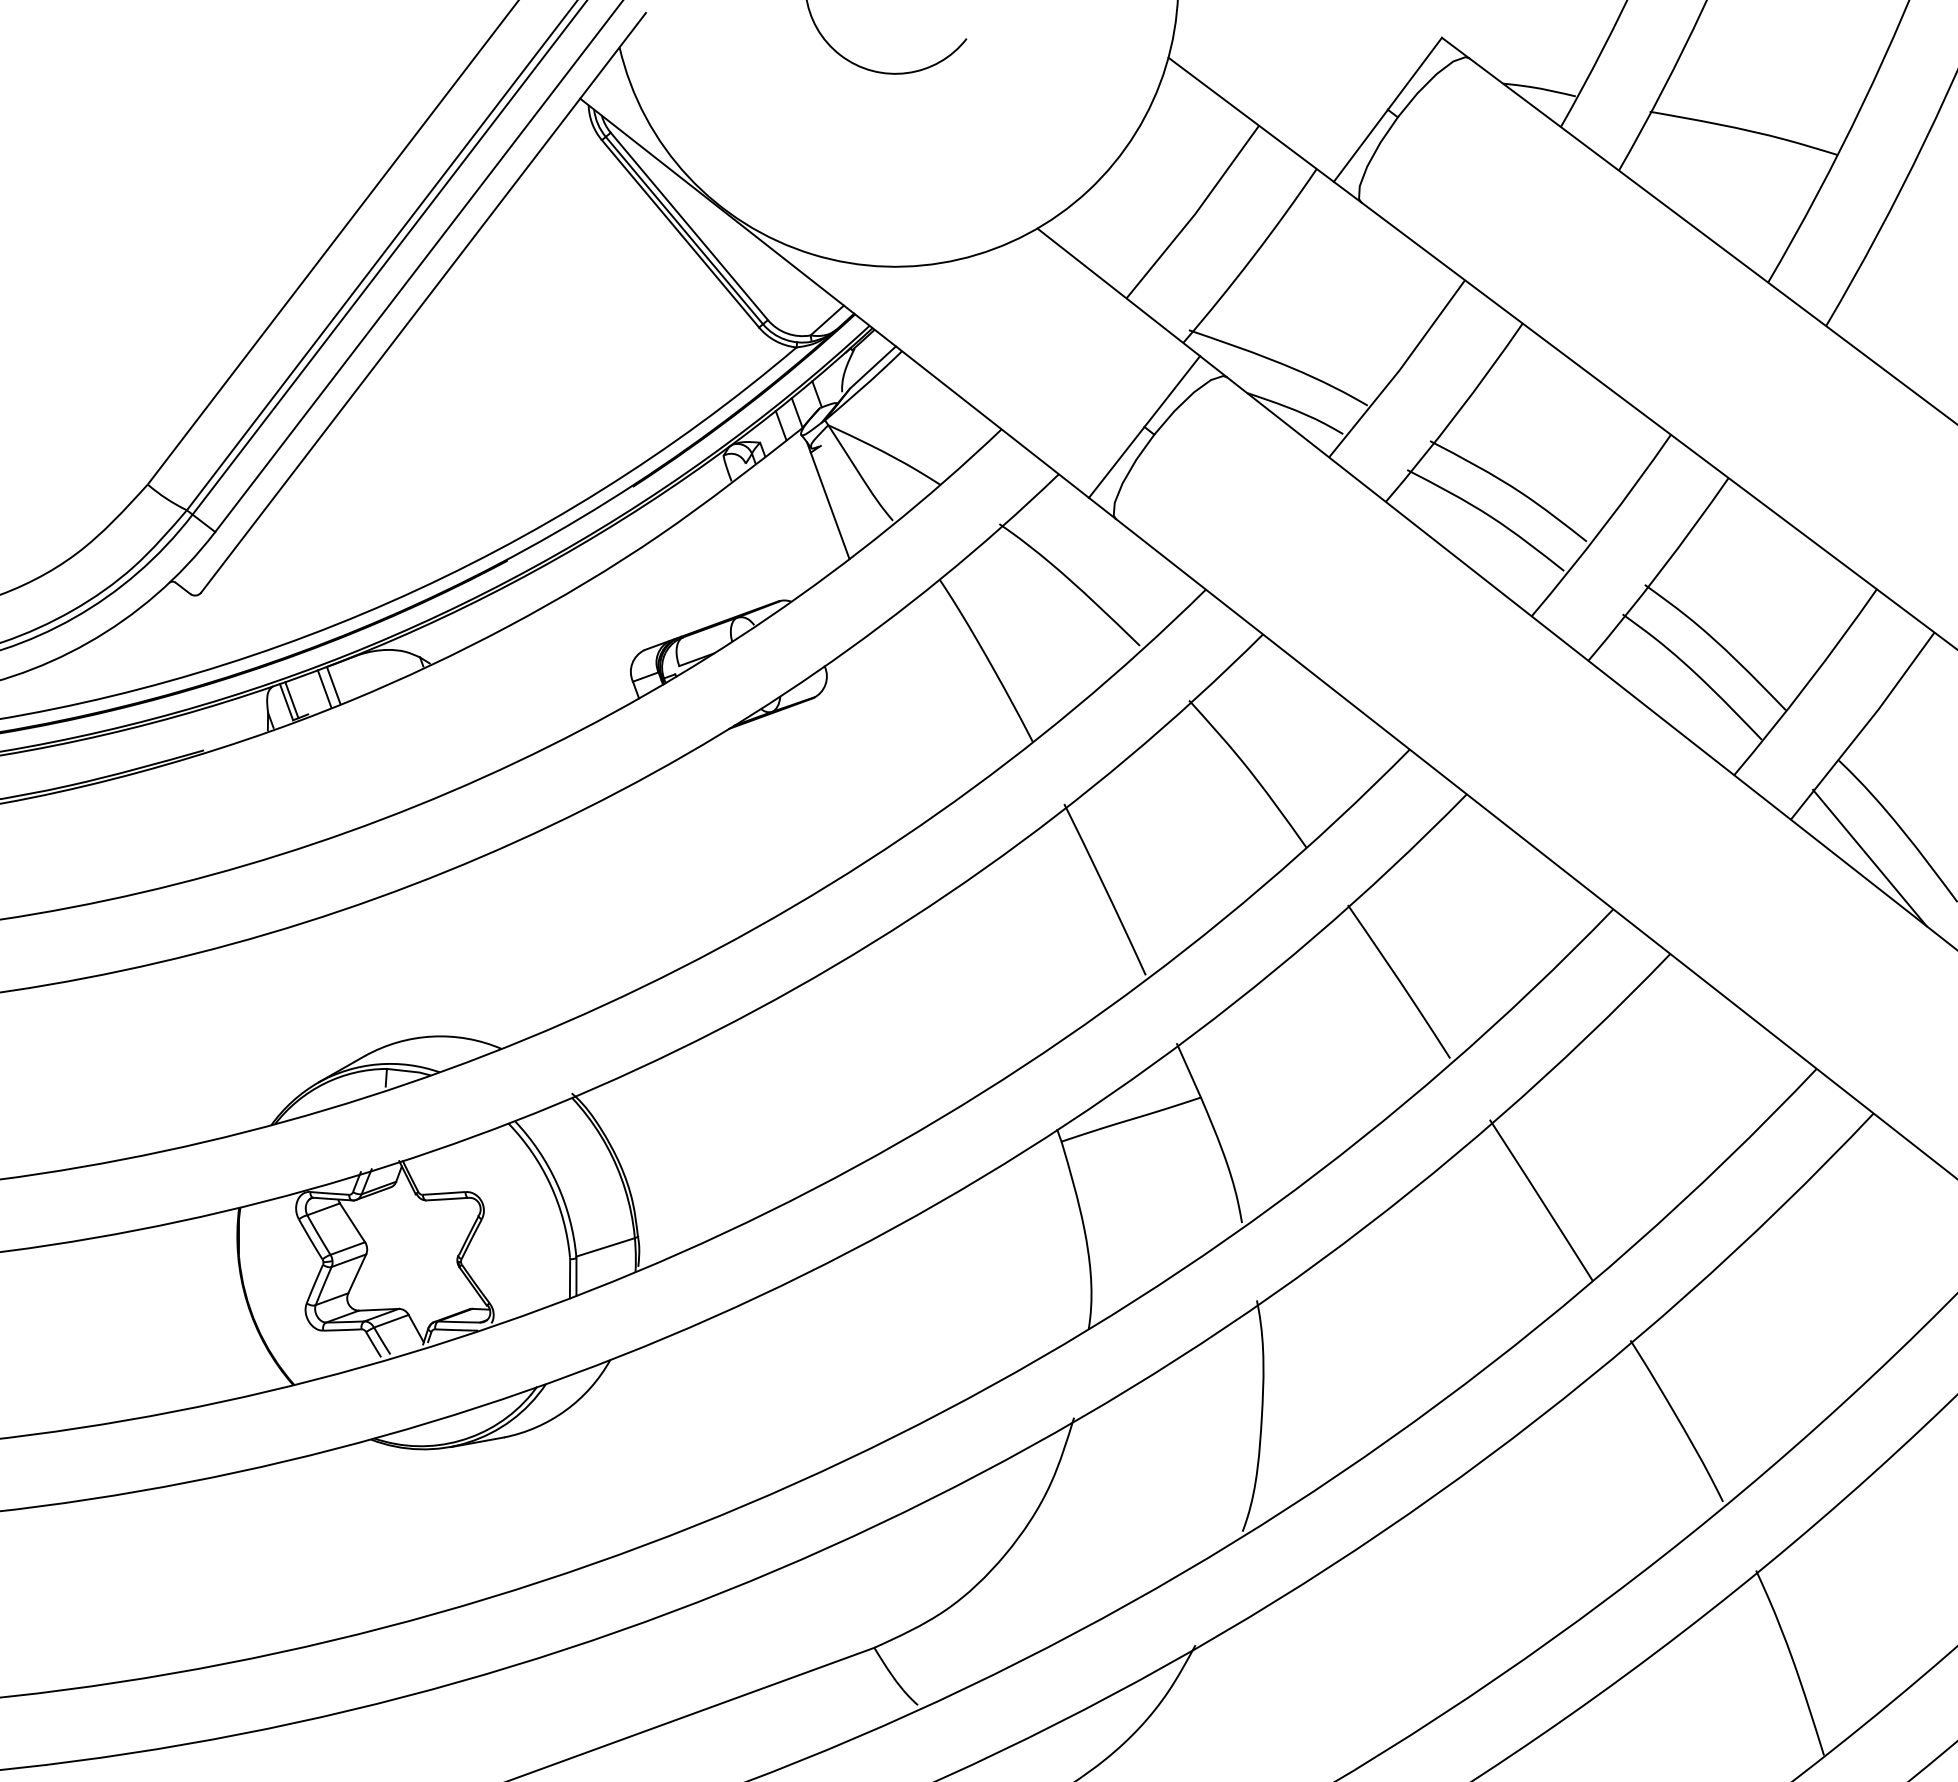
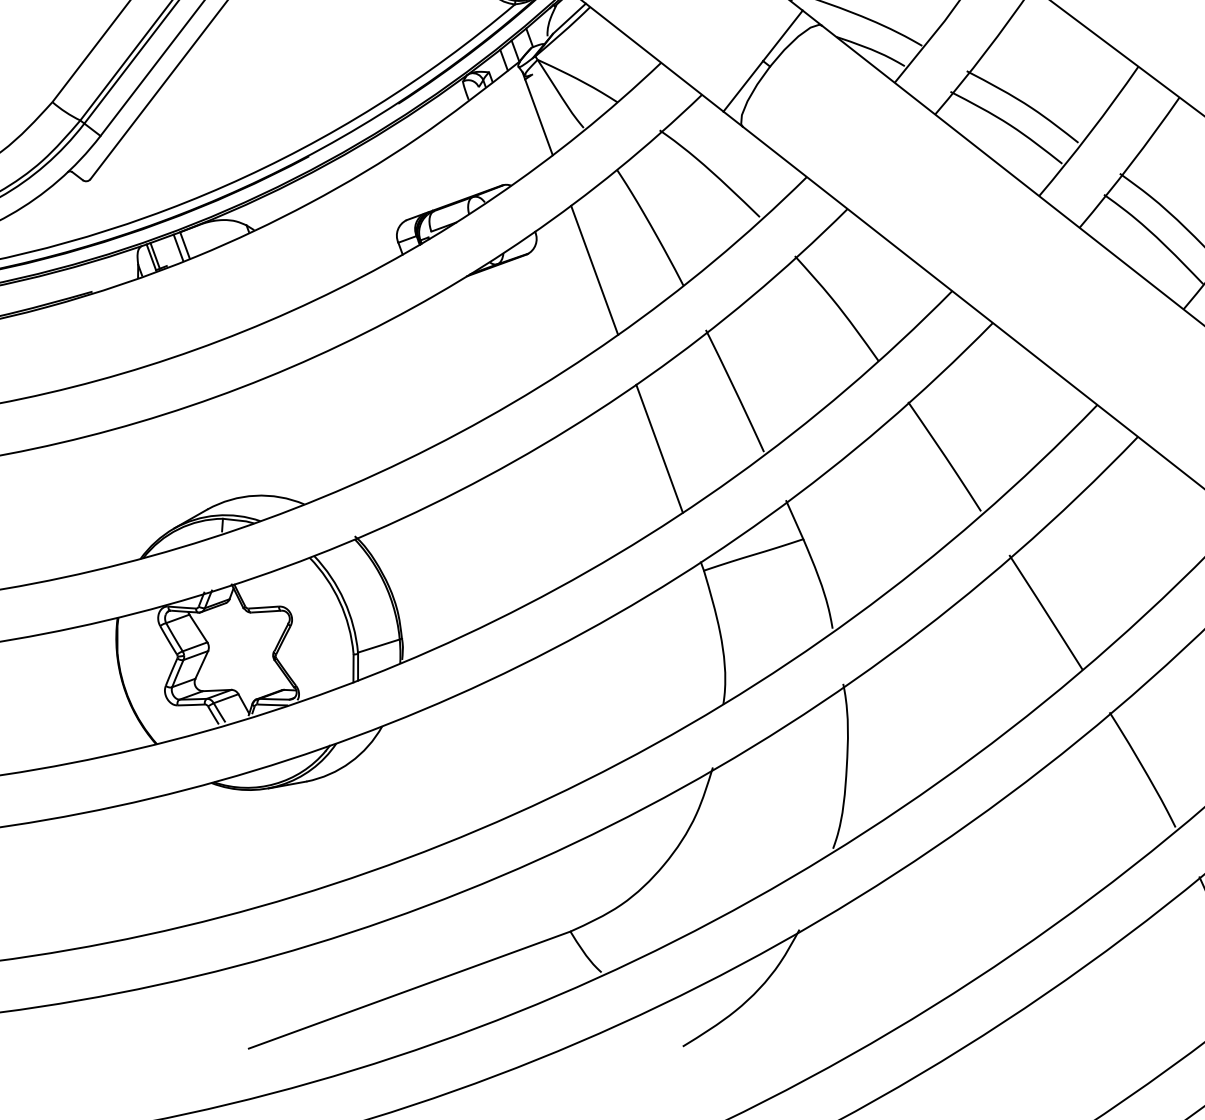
line: (908, 719) -> (594, 269), added
line: (998, 970) -> (659, 448), added

